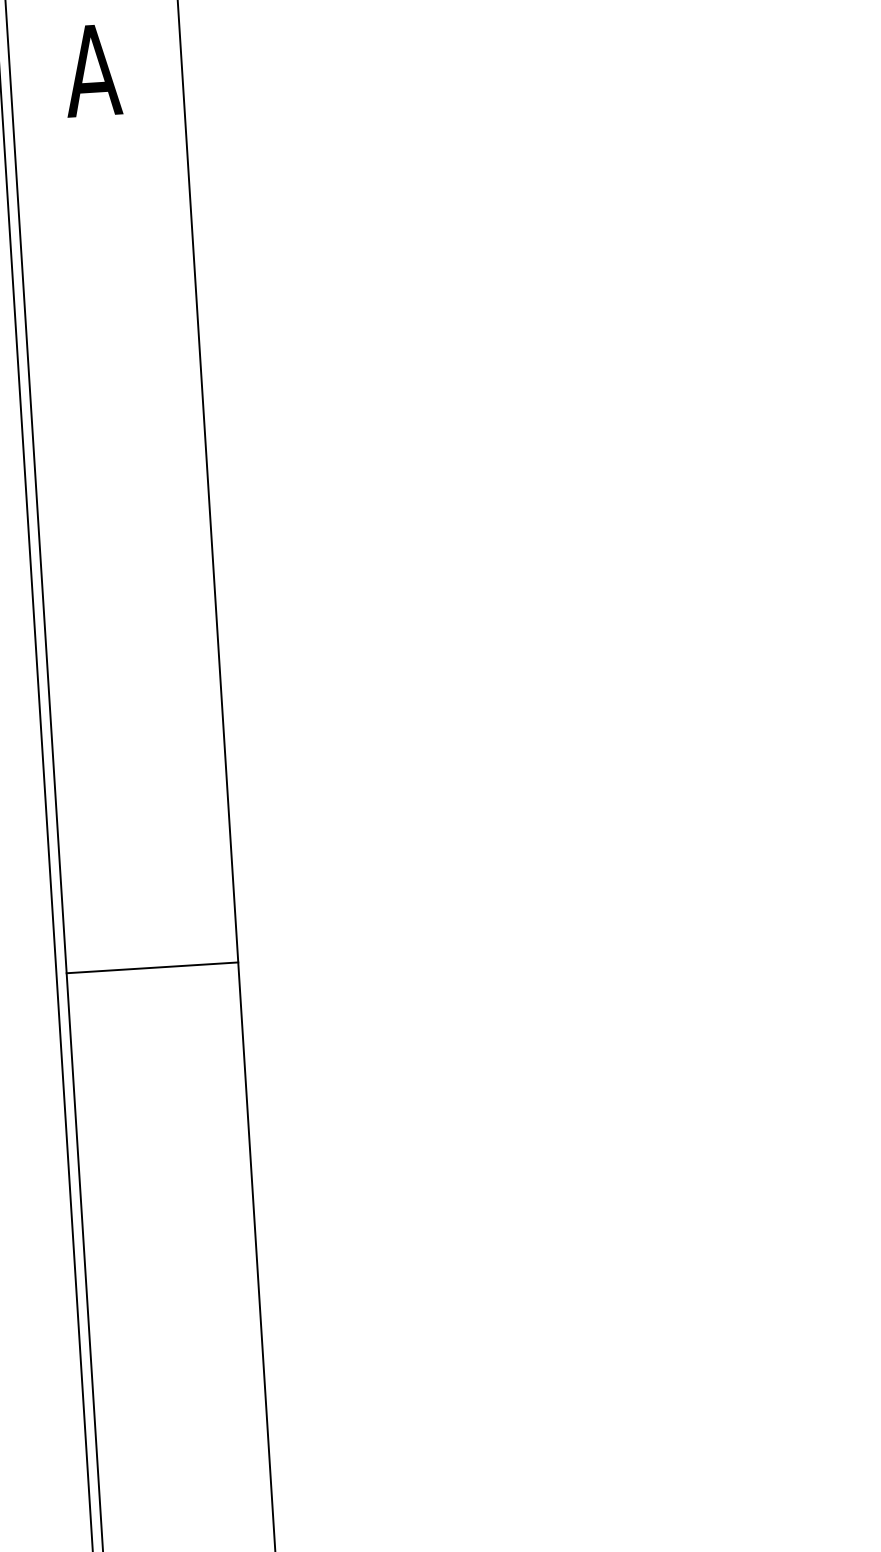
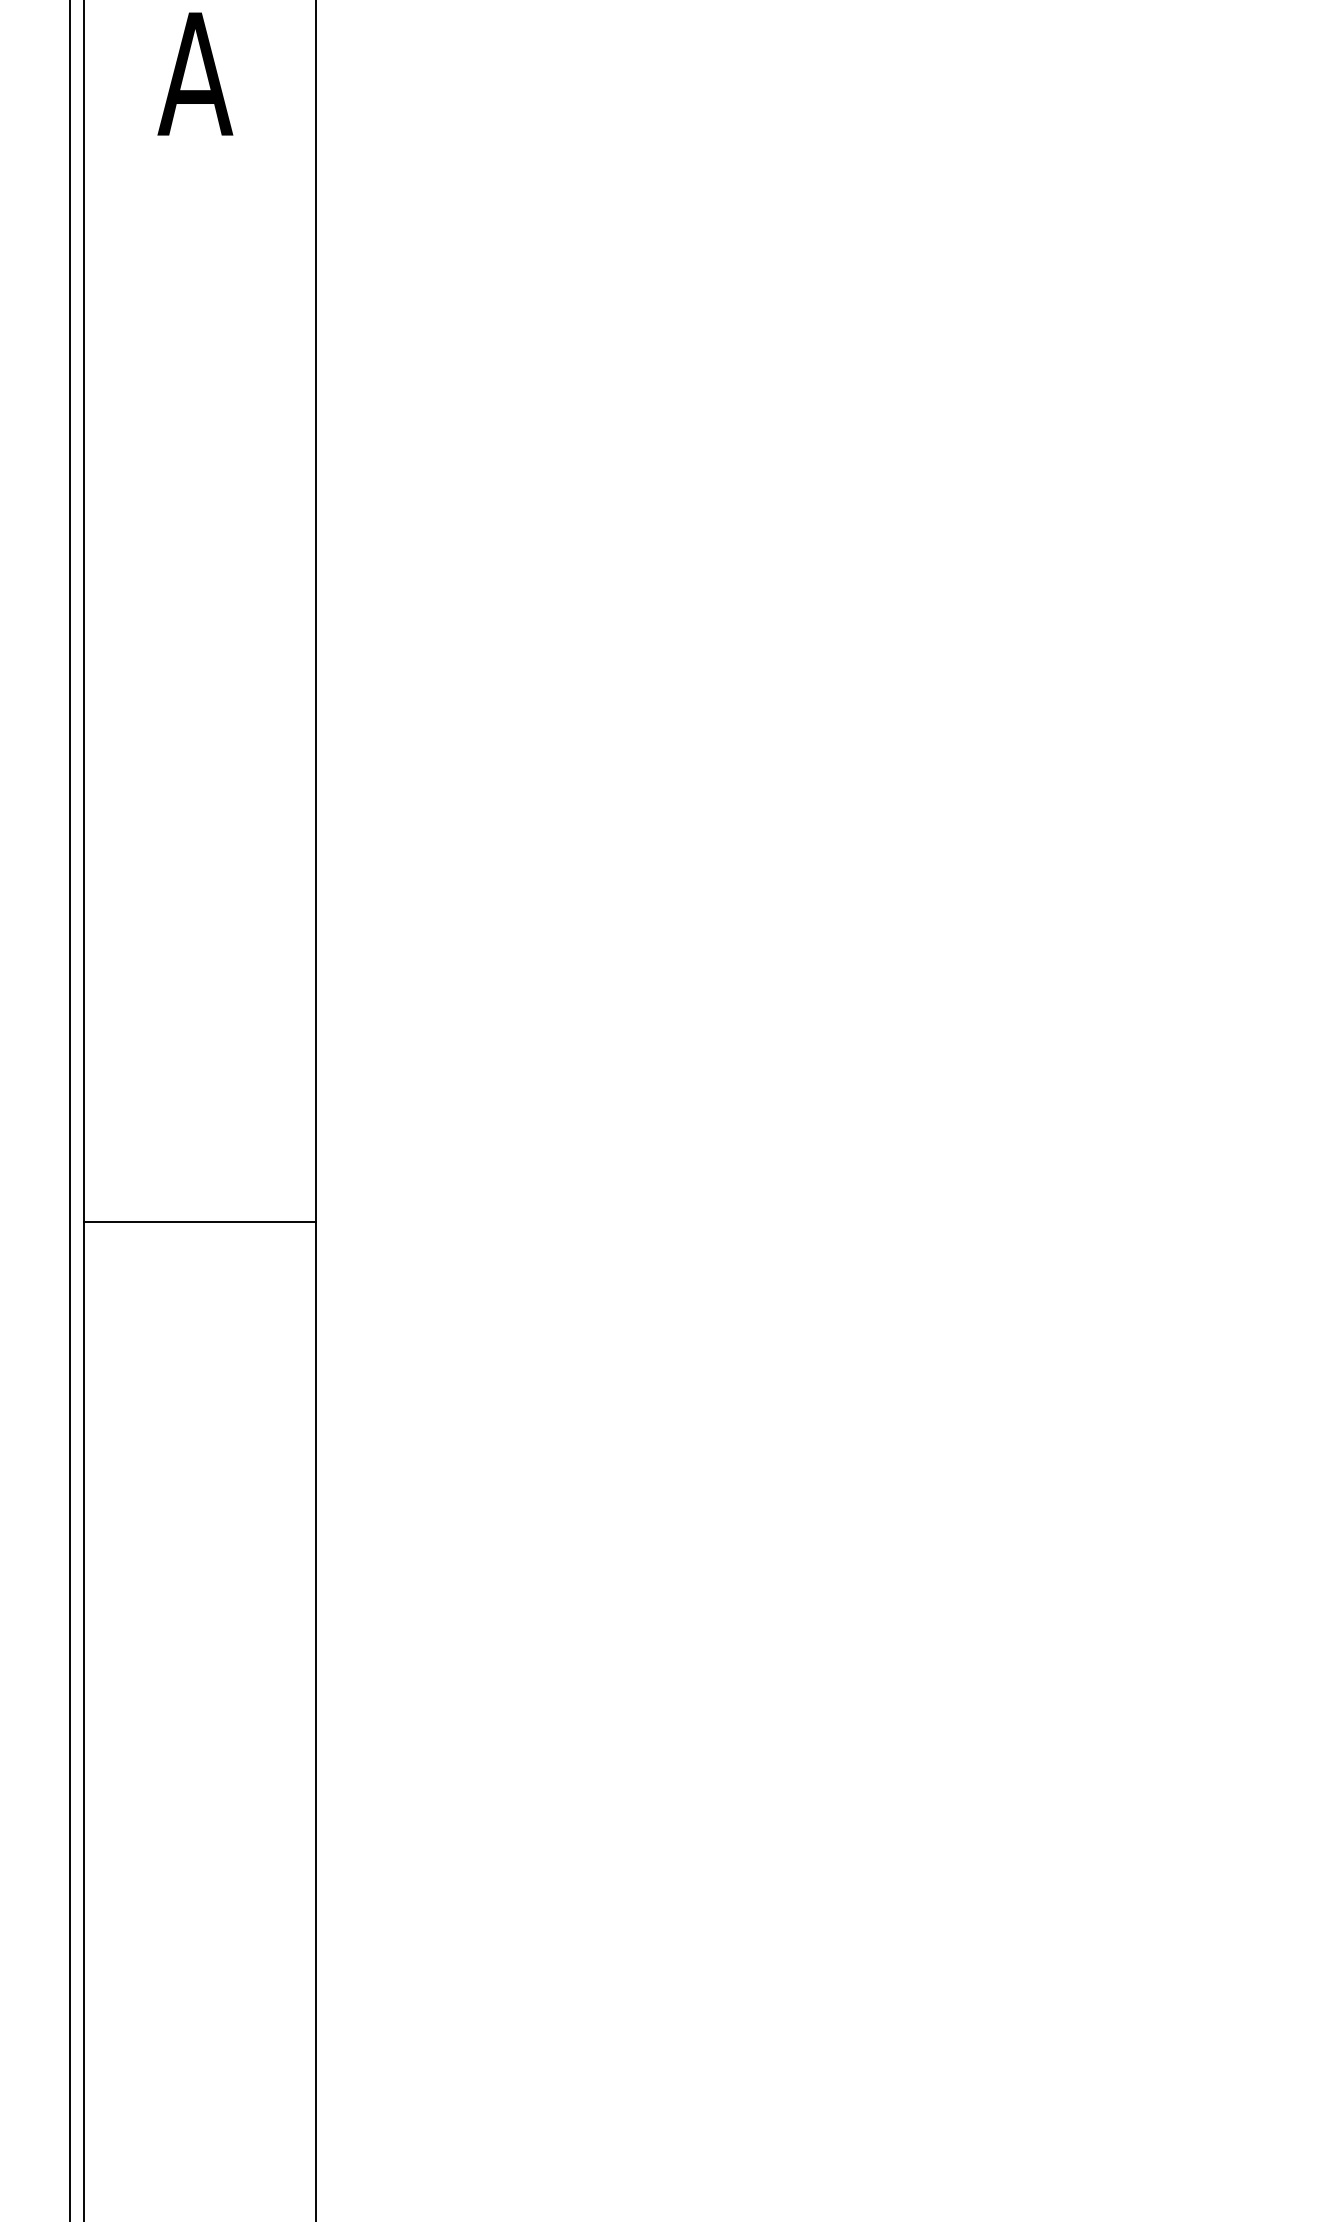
line: (152, 967) -> (199, 1221), moved

